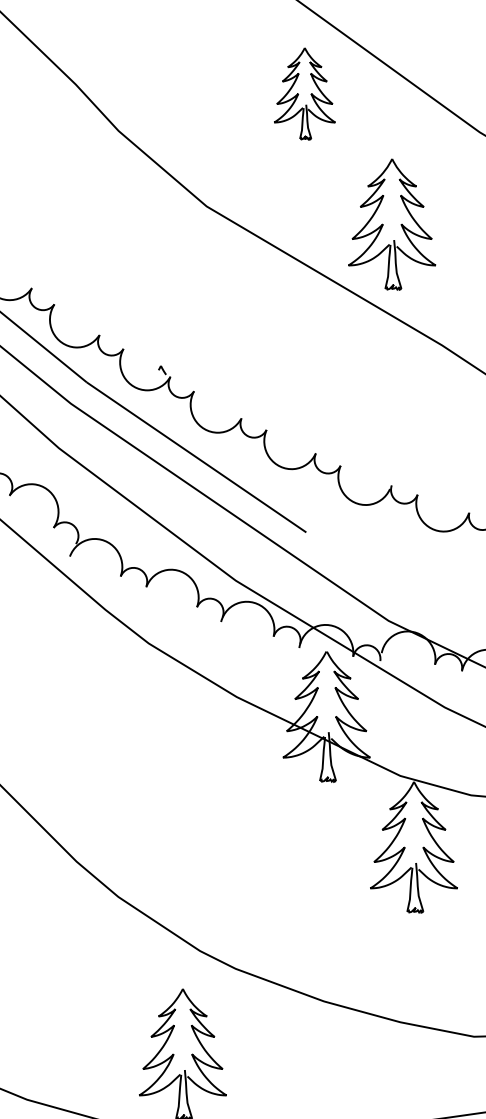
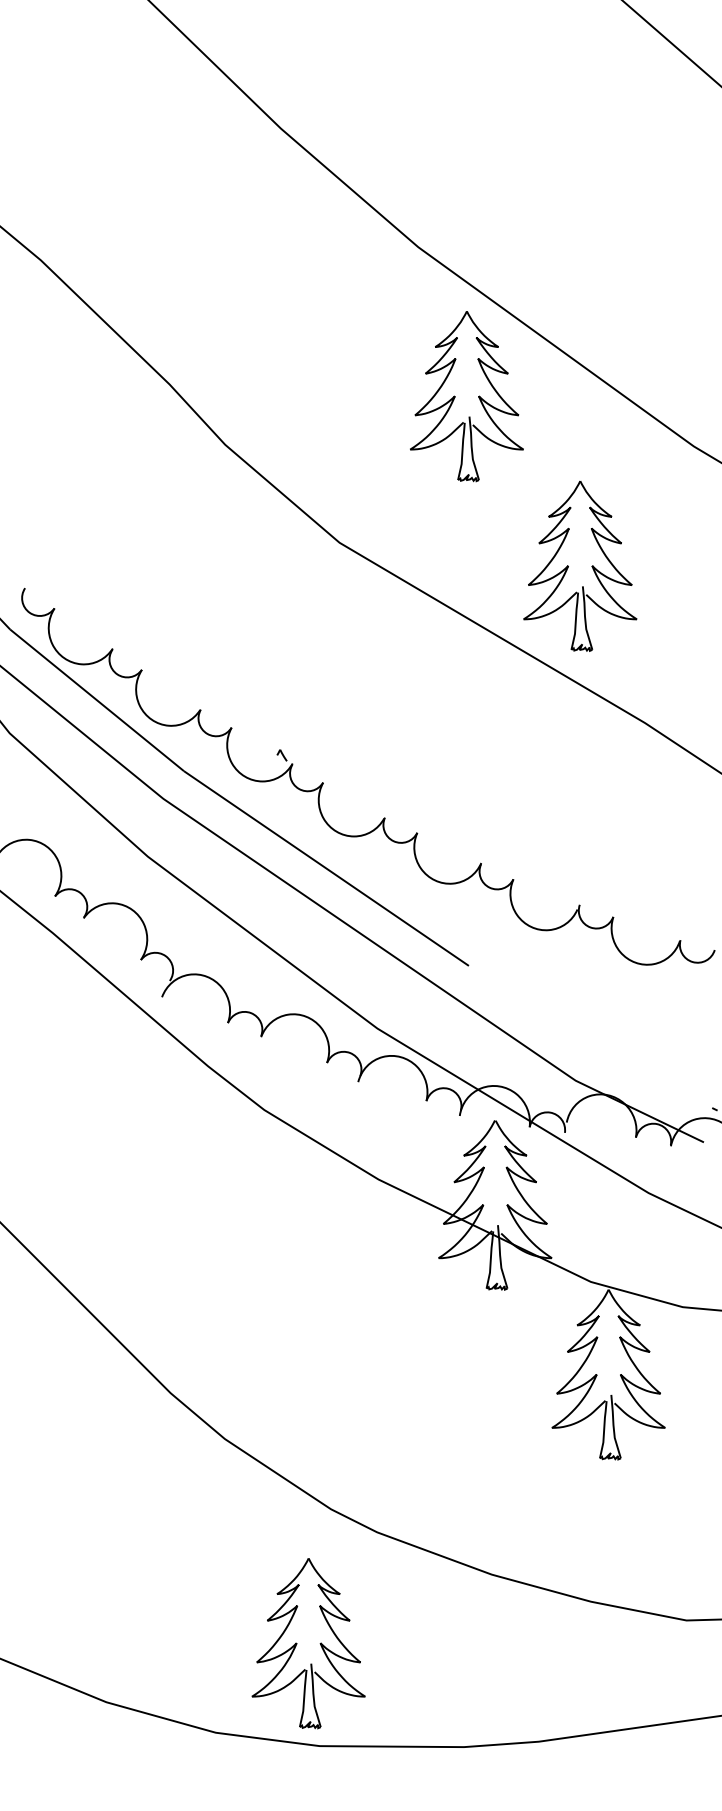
part: (304, 93) -> (466, 396), size x1.43

